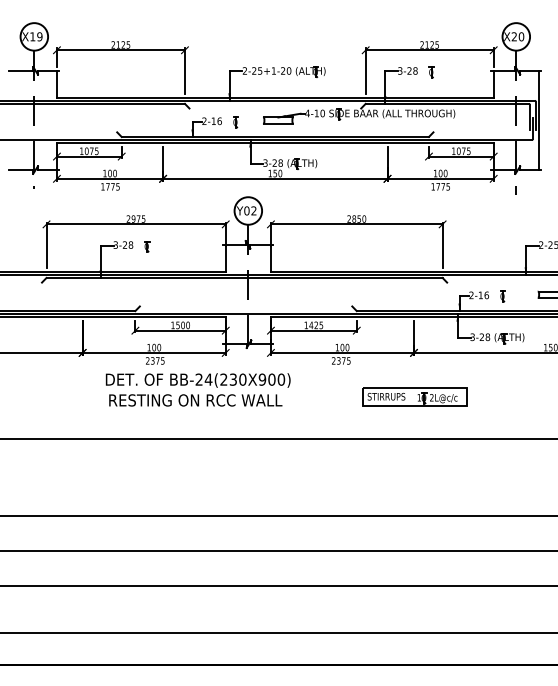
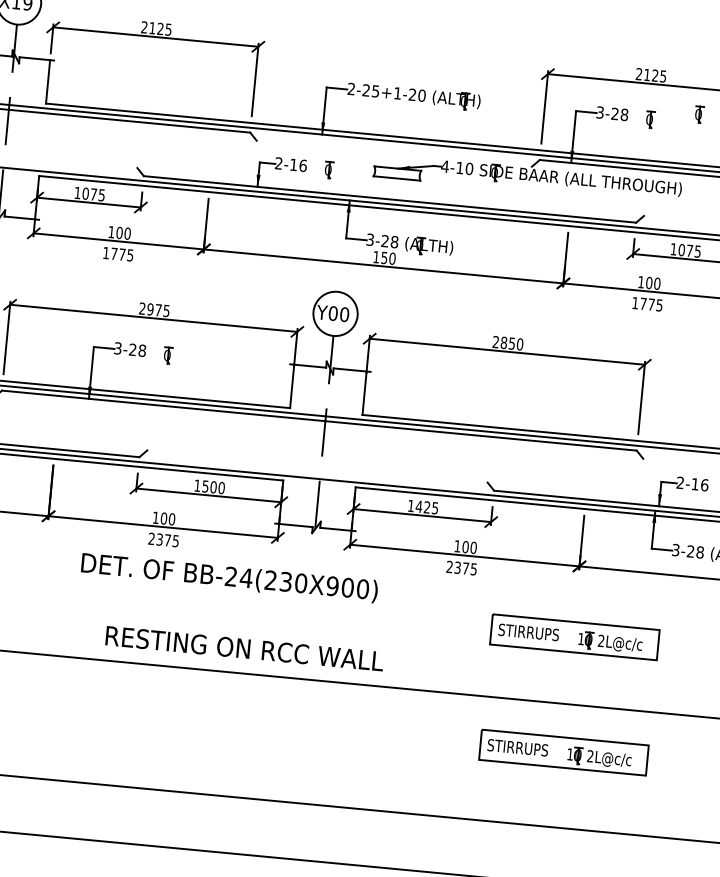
part: (461, 66) -> (698, 114), added
text: (253, 210) -> (343, 313), Y02 -> Y00
text: (195, 400) -> (244, 648), moved
part: (414, 468) -> (562, 751), added

